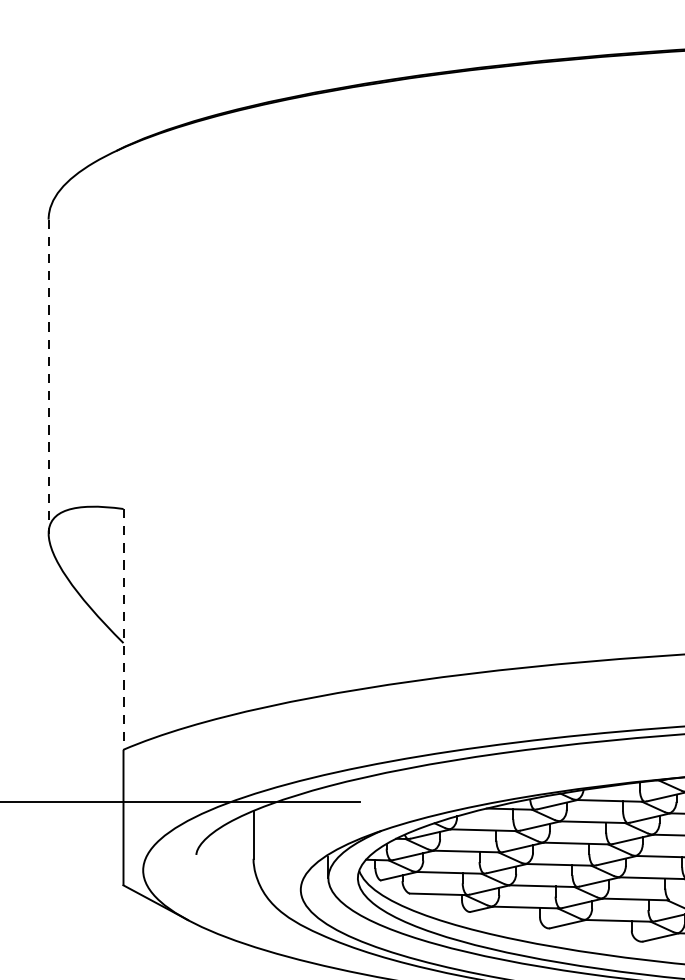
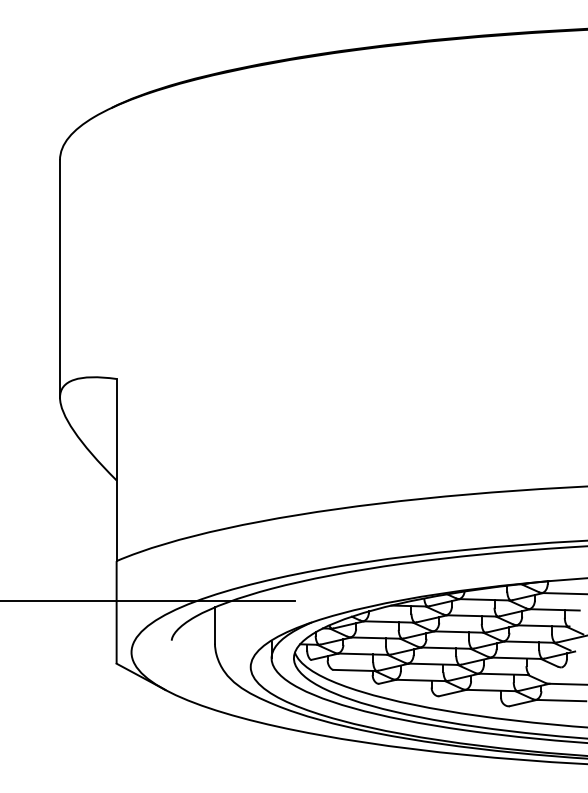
line: (49, 376) -> (60, 278), dashed -> solid
line: (123, 629) -> (116, 470), dashed -> solid

